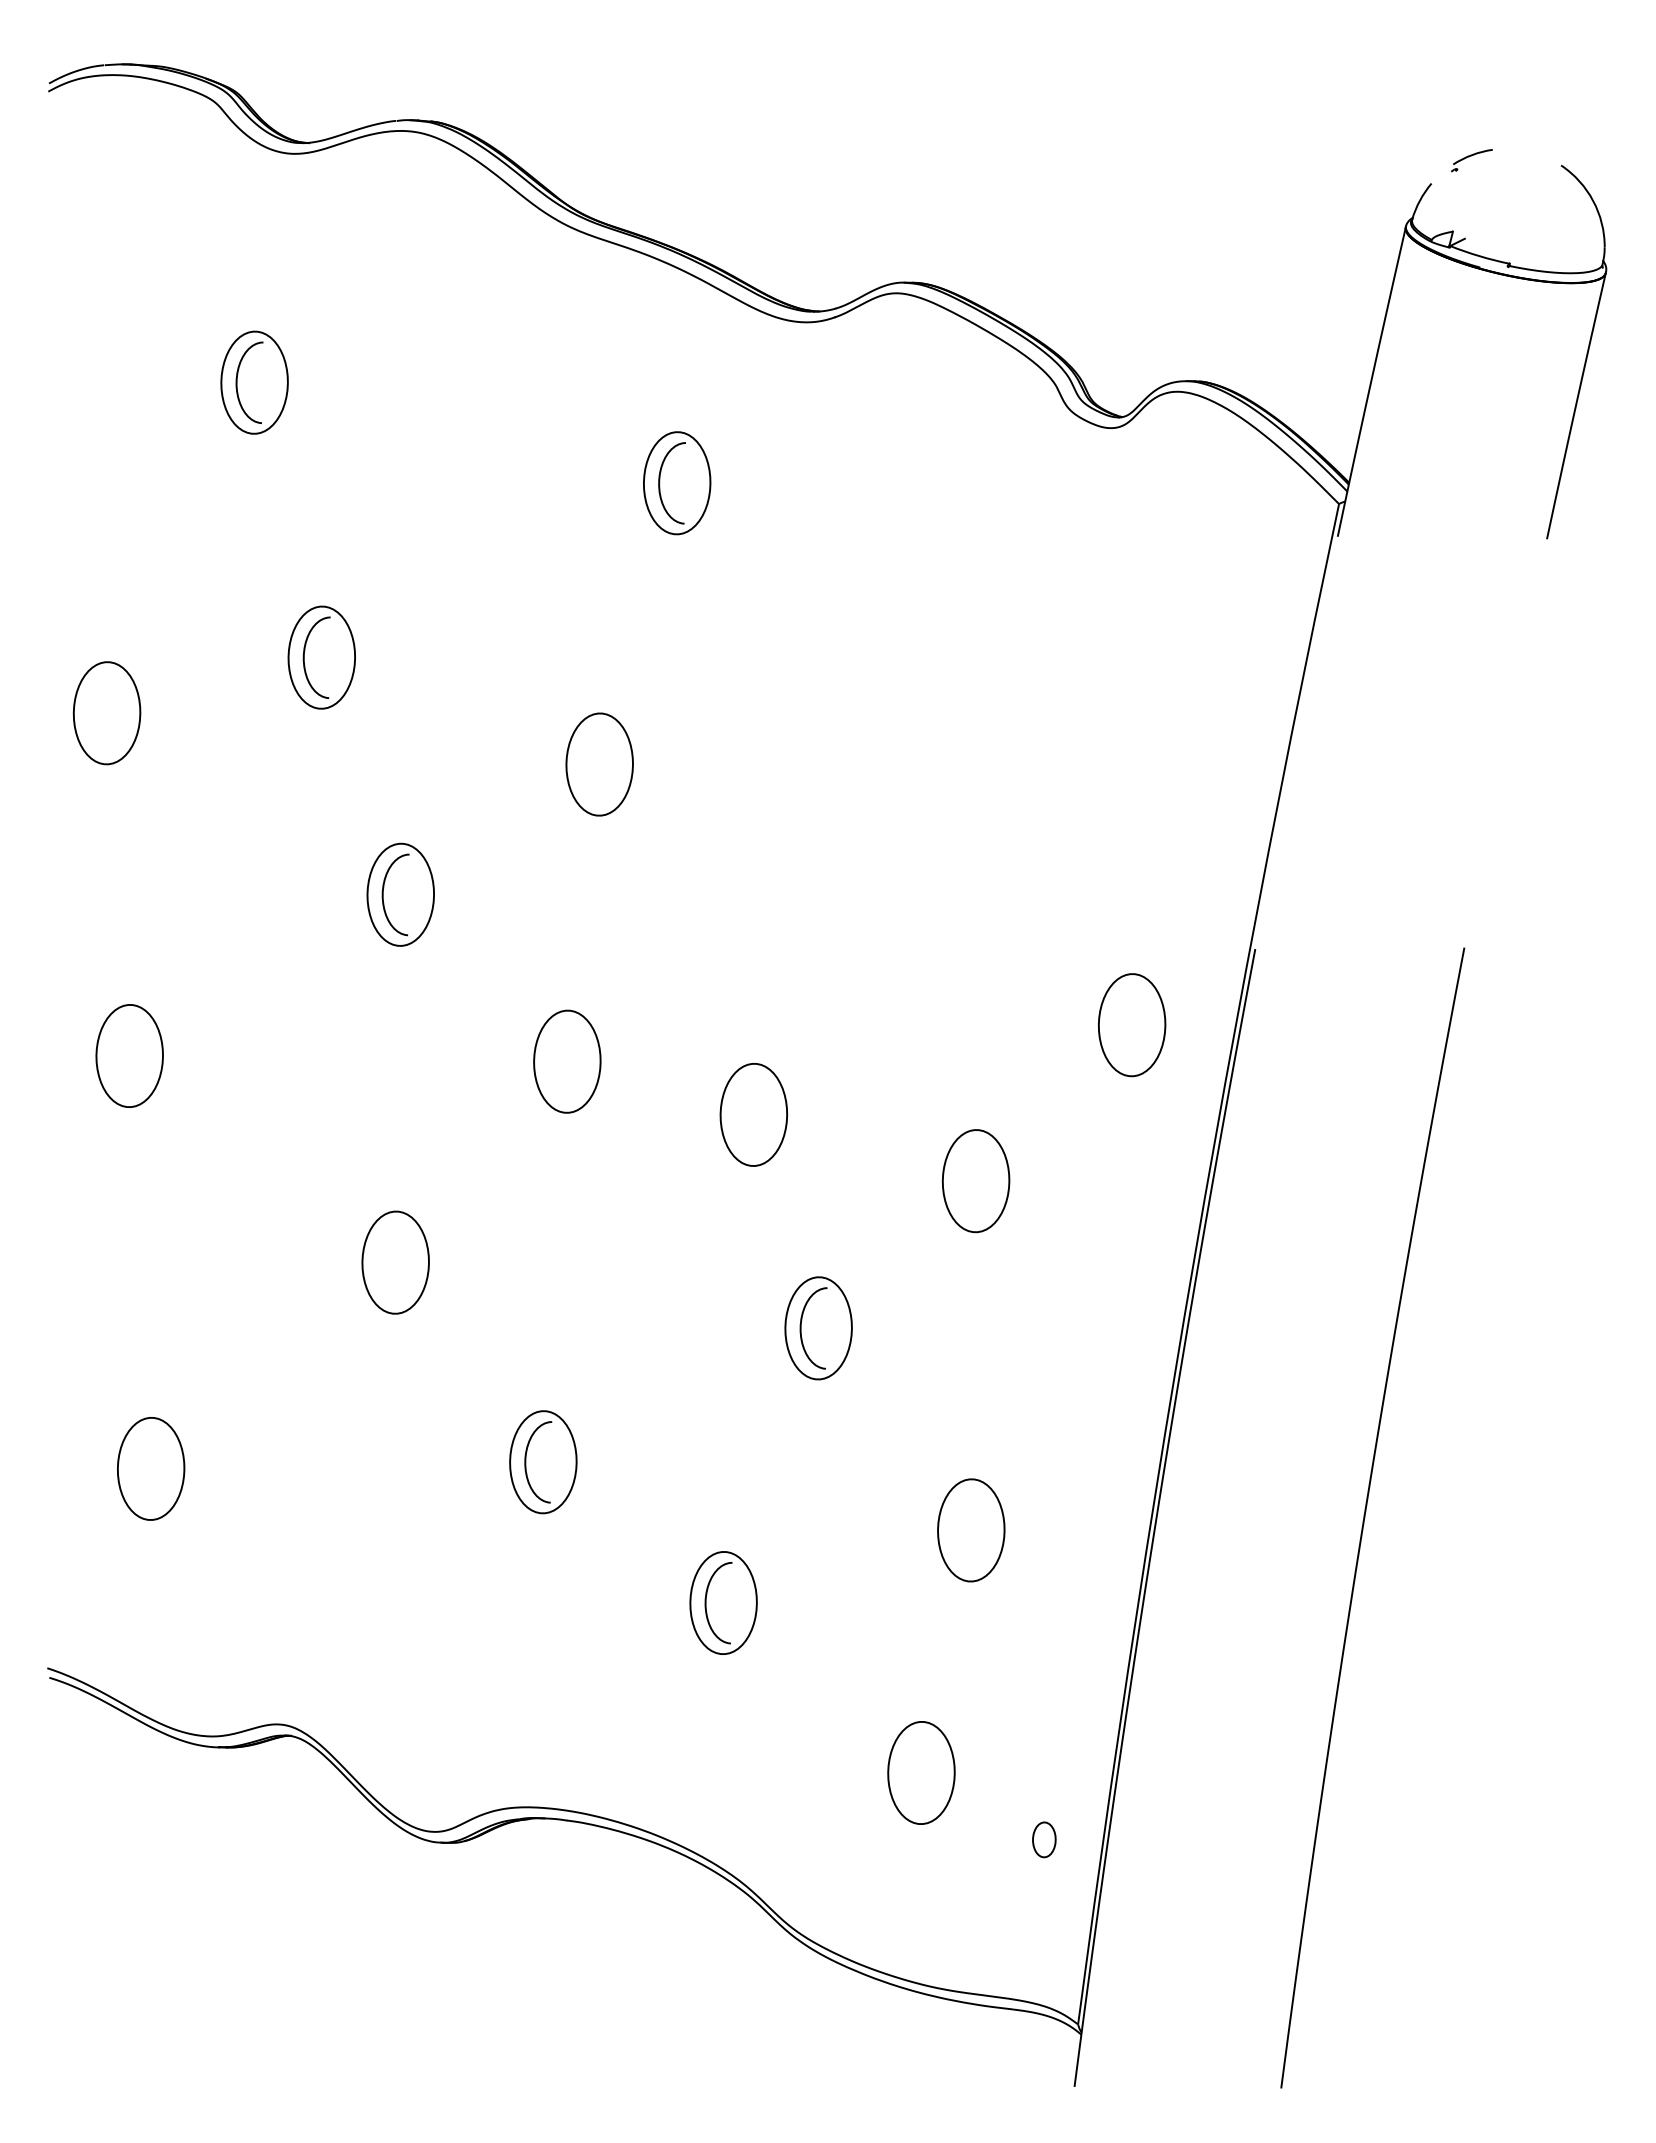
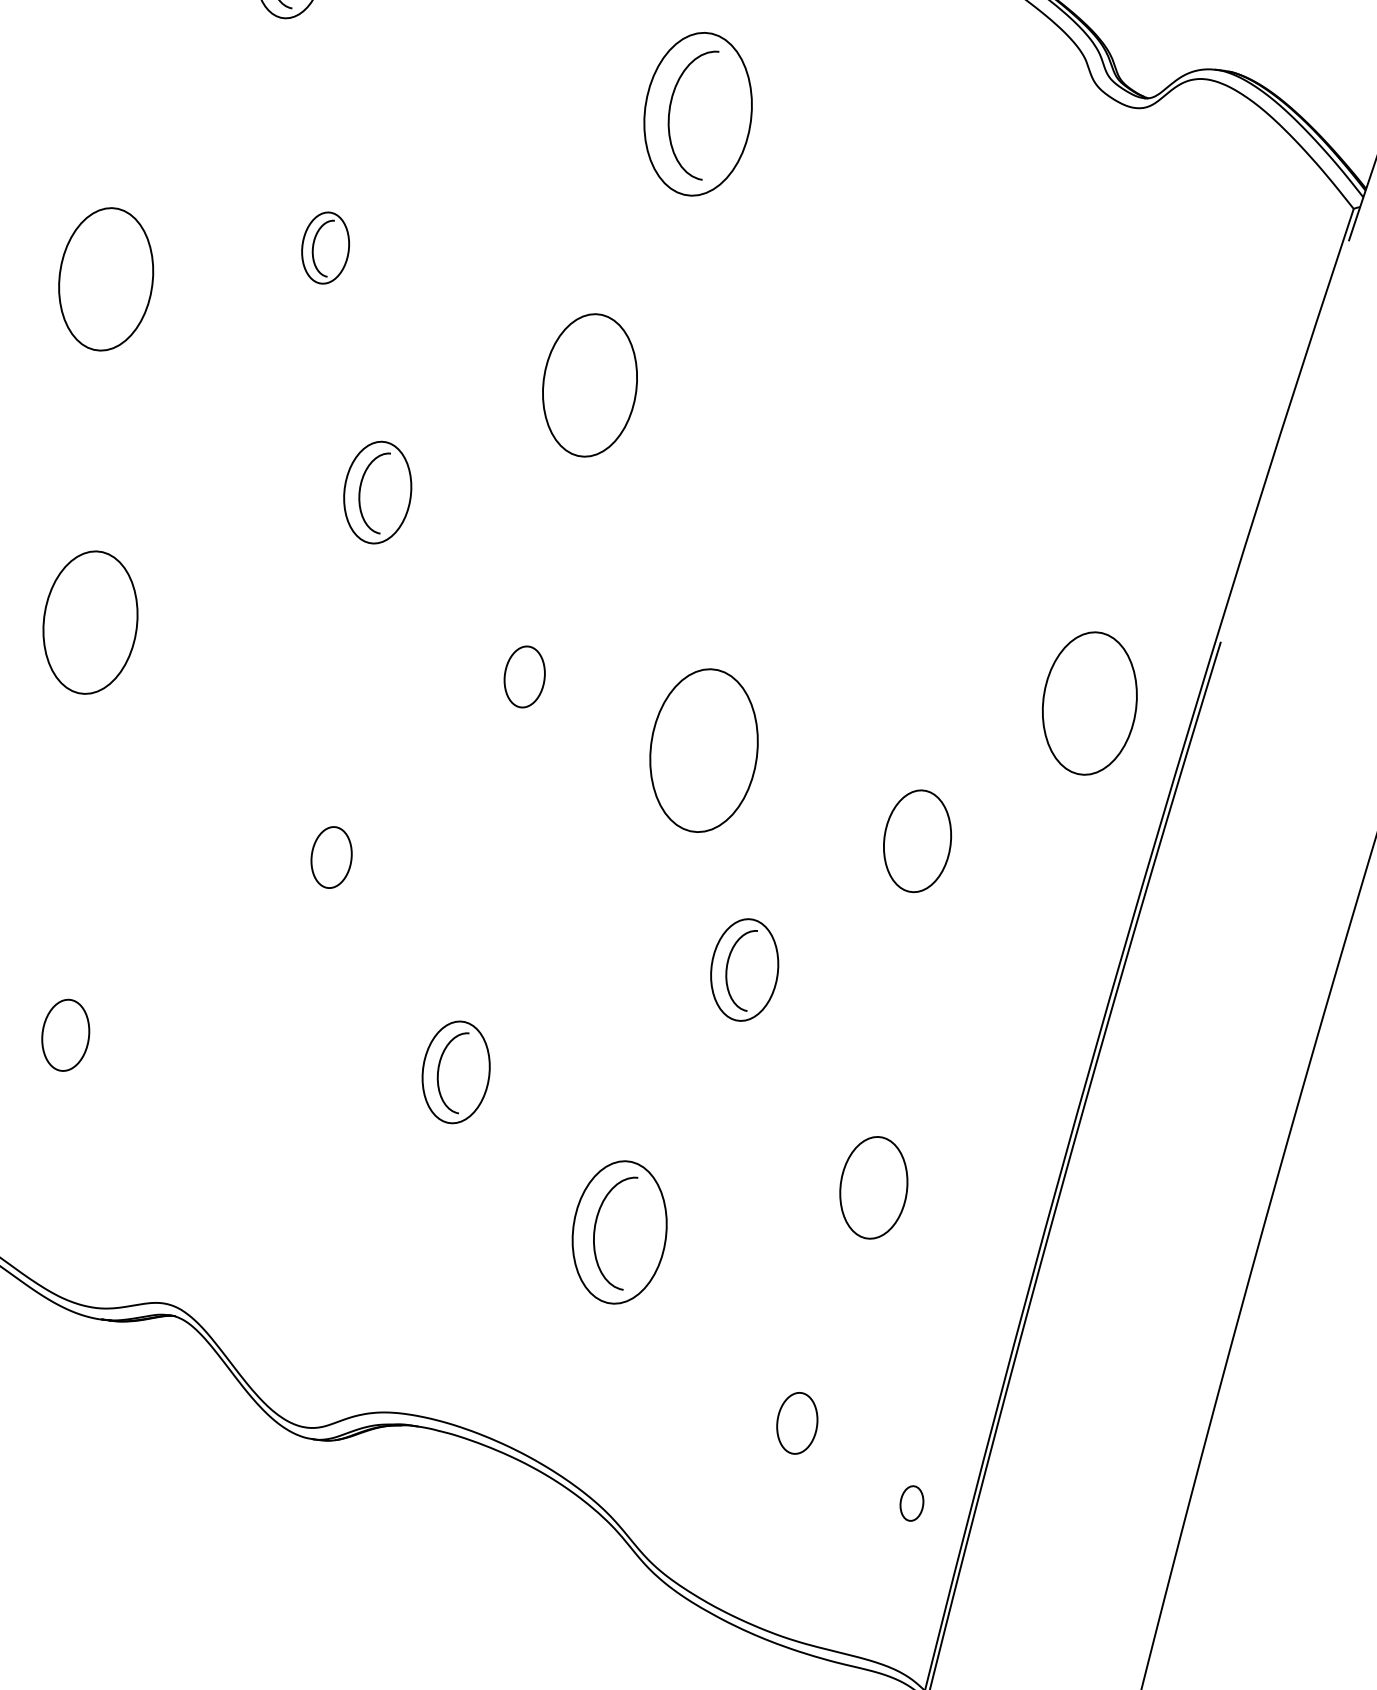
part: (677, 483) -> (698, 114), size x1.6
part: (321, 657) -> (325, 247), size x0.7
part: (106, 713) -> (105, 279), size x1.4
part: (599, 764) -> (589, 385), size x1.4
part: (1132, 1025) -> (1090, 704), size x1.4
part: (129, 1055) -> (90, 622), size x1.4
part: (567, 1061) -> (524, 676), size x0.6
part: (753, 1114) -> (703, 750), size x1.6
part: (395, 1262) -> (331, 857), size x0.6
part: (151, 1468) -> (66, 1034), size x0.7
part: (723, 1602) -> (619, 1231), size x1.4
part: (921, 1772) -> (797, 1422), size x0.6

